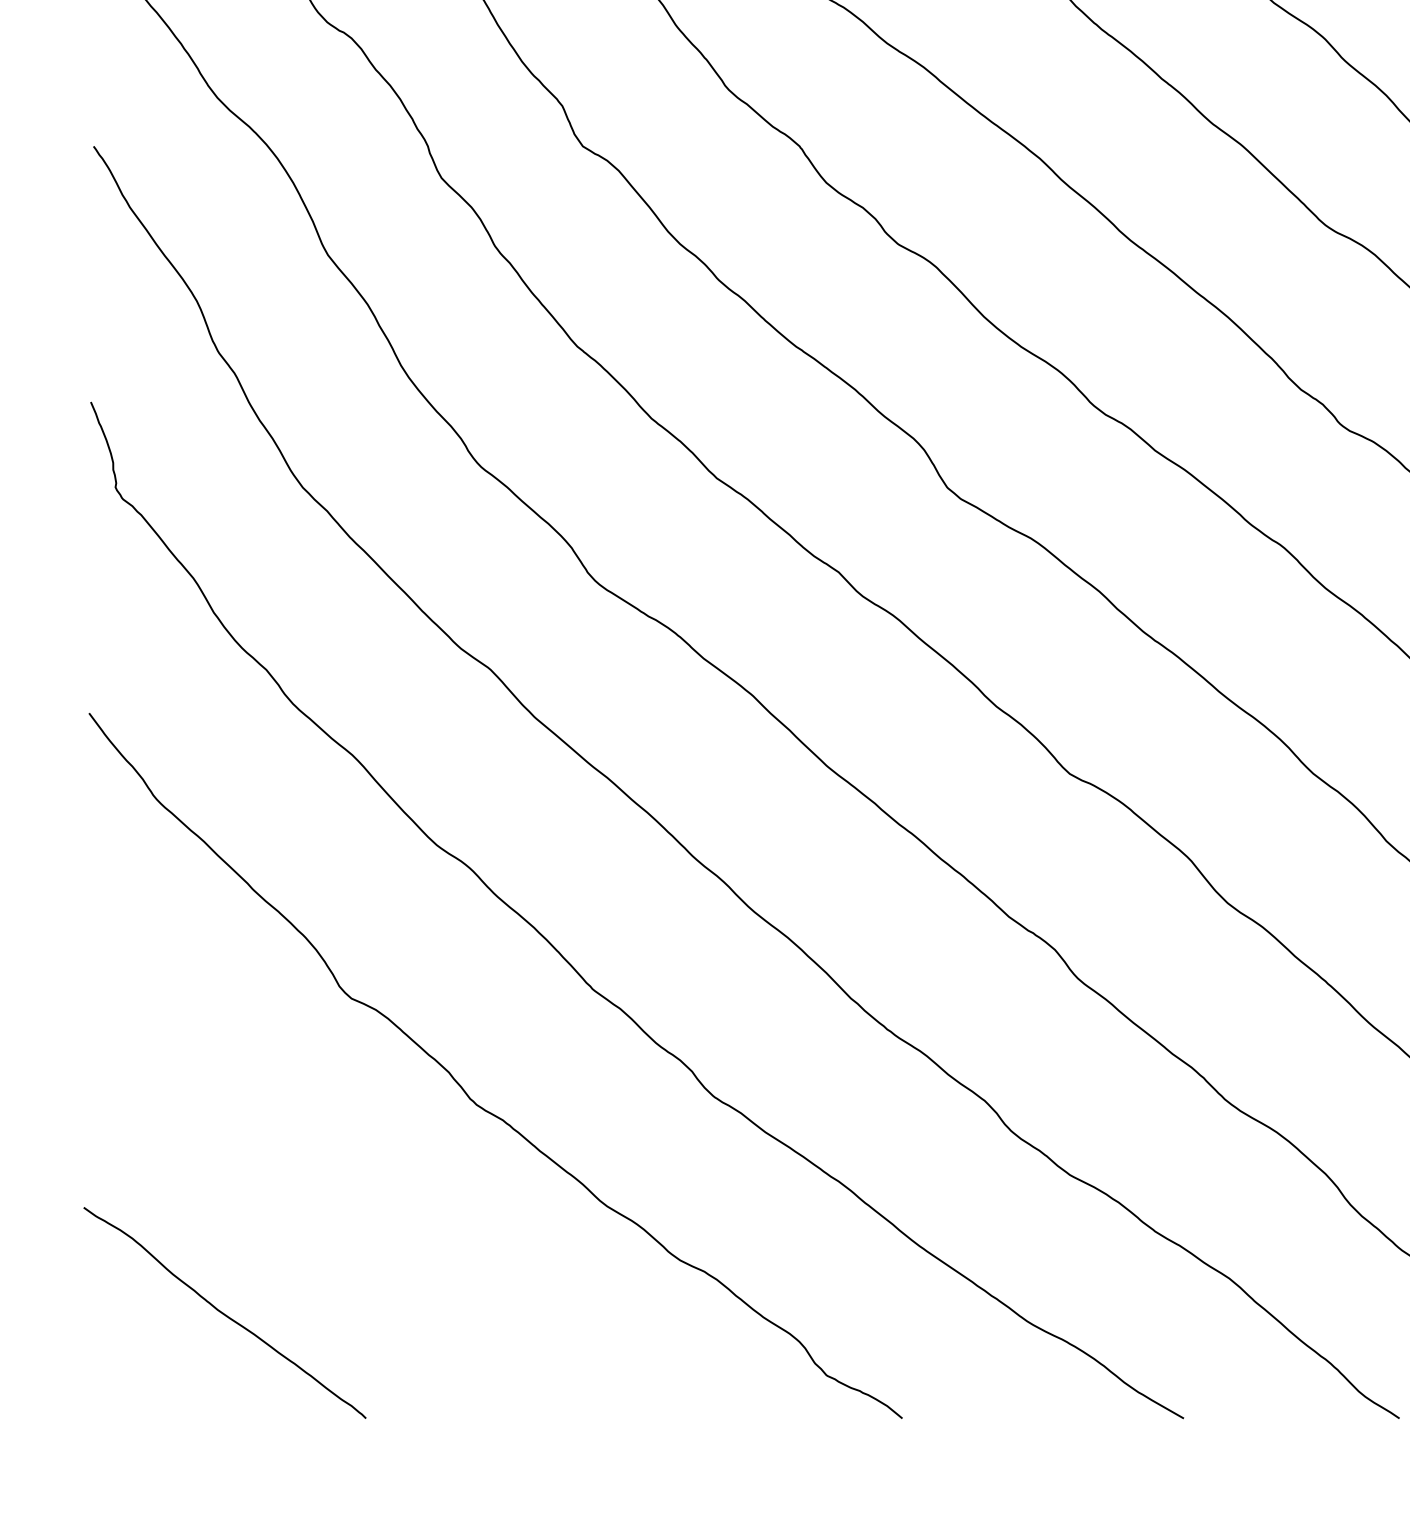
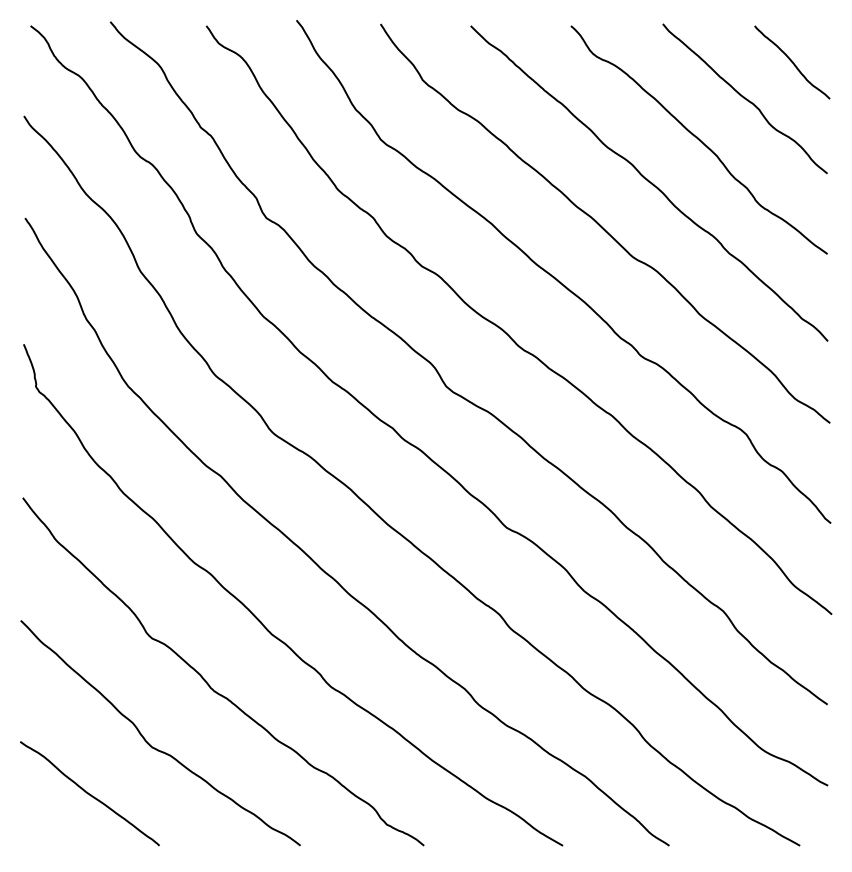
curve: (345, 1211) -> (149, 743), added

